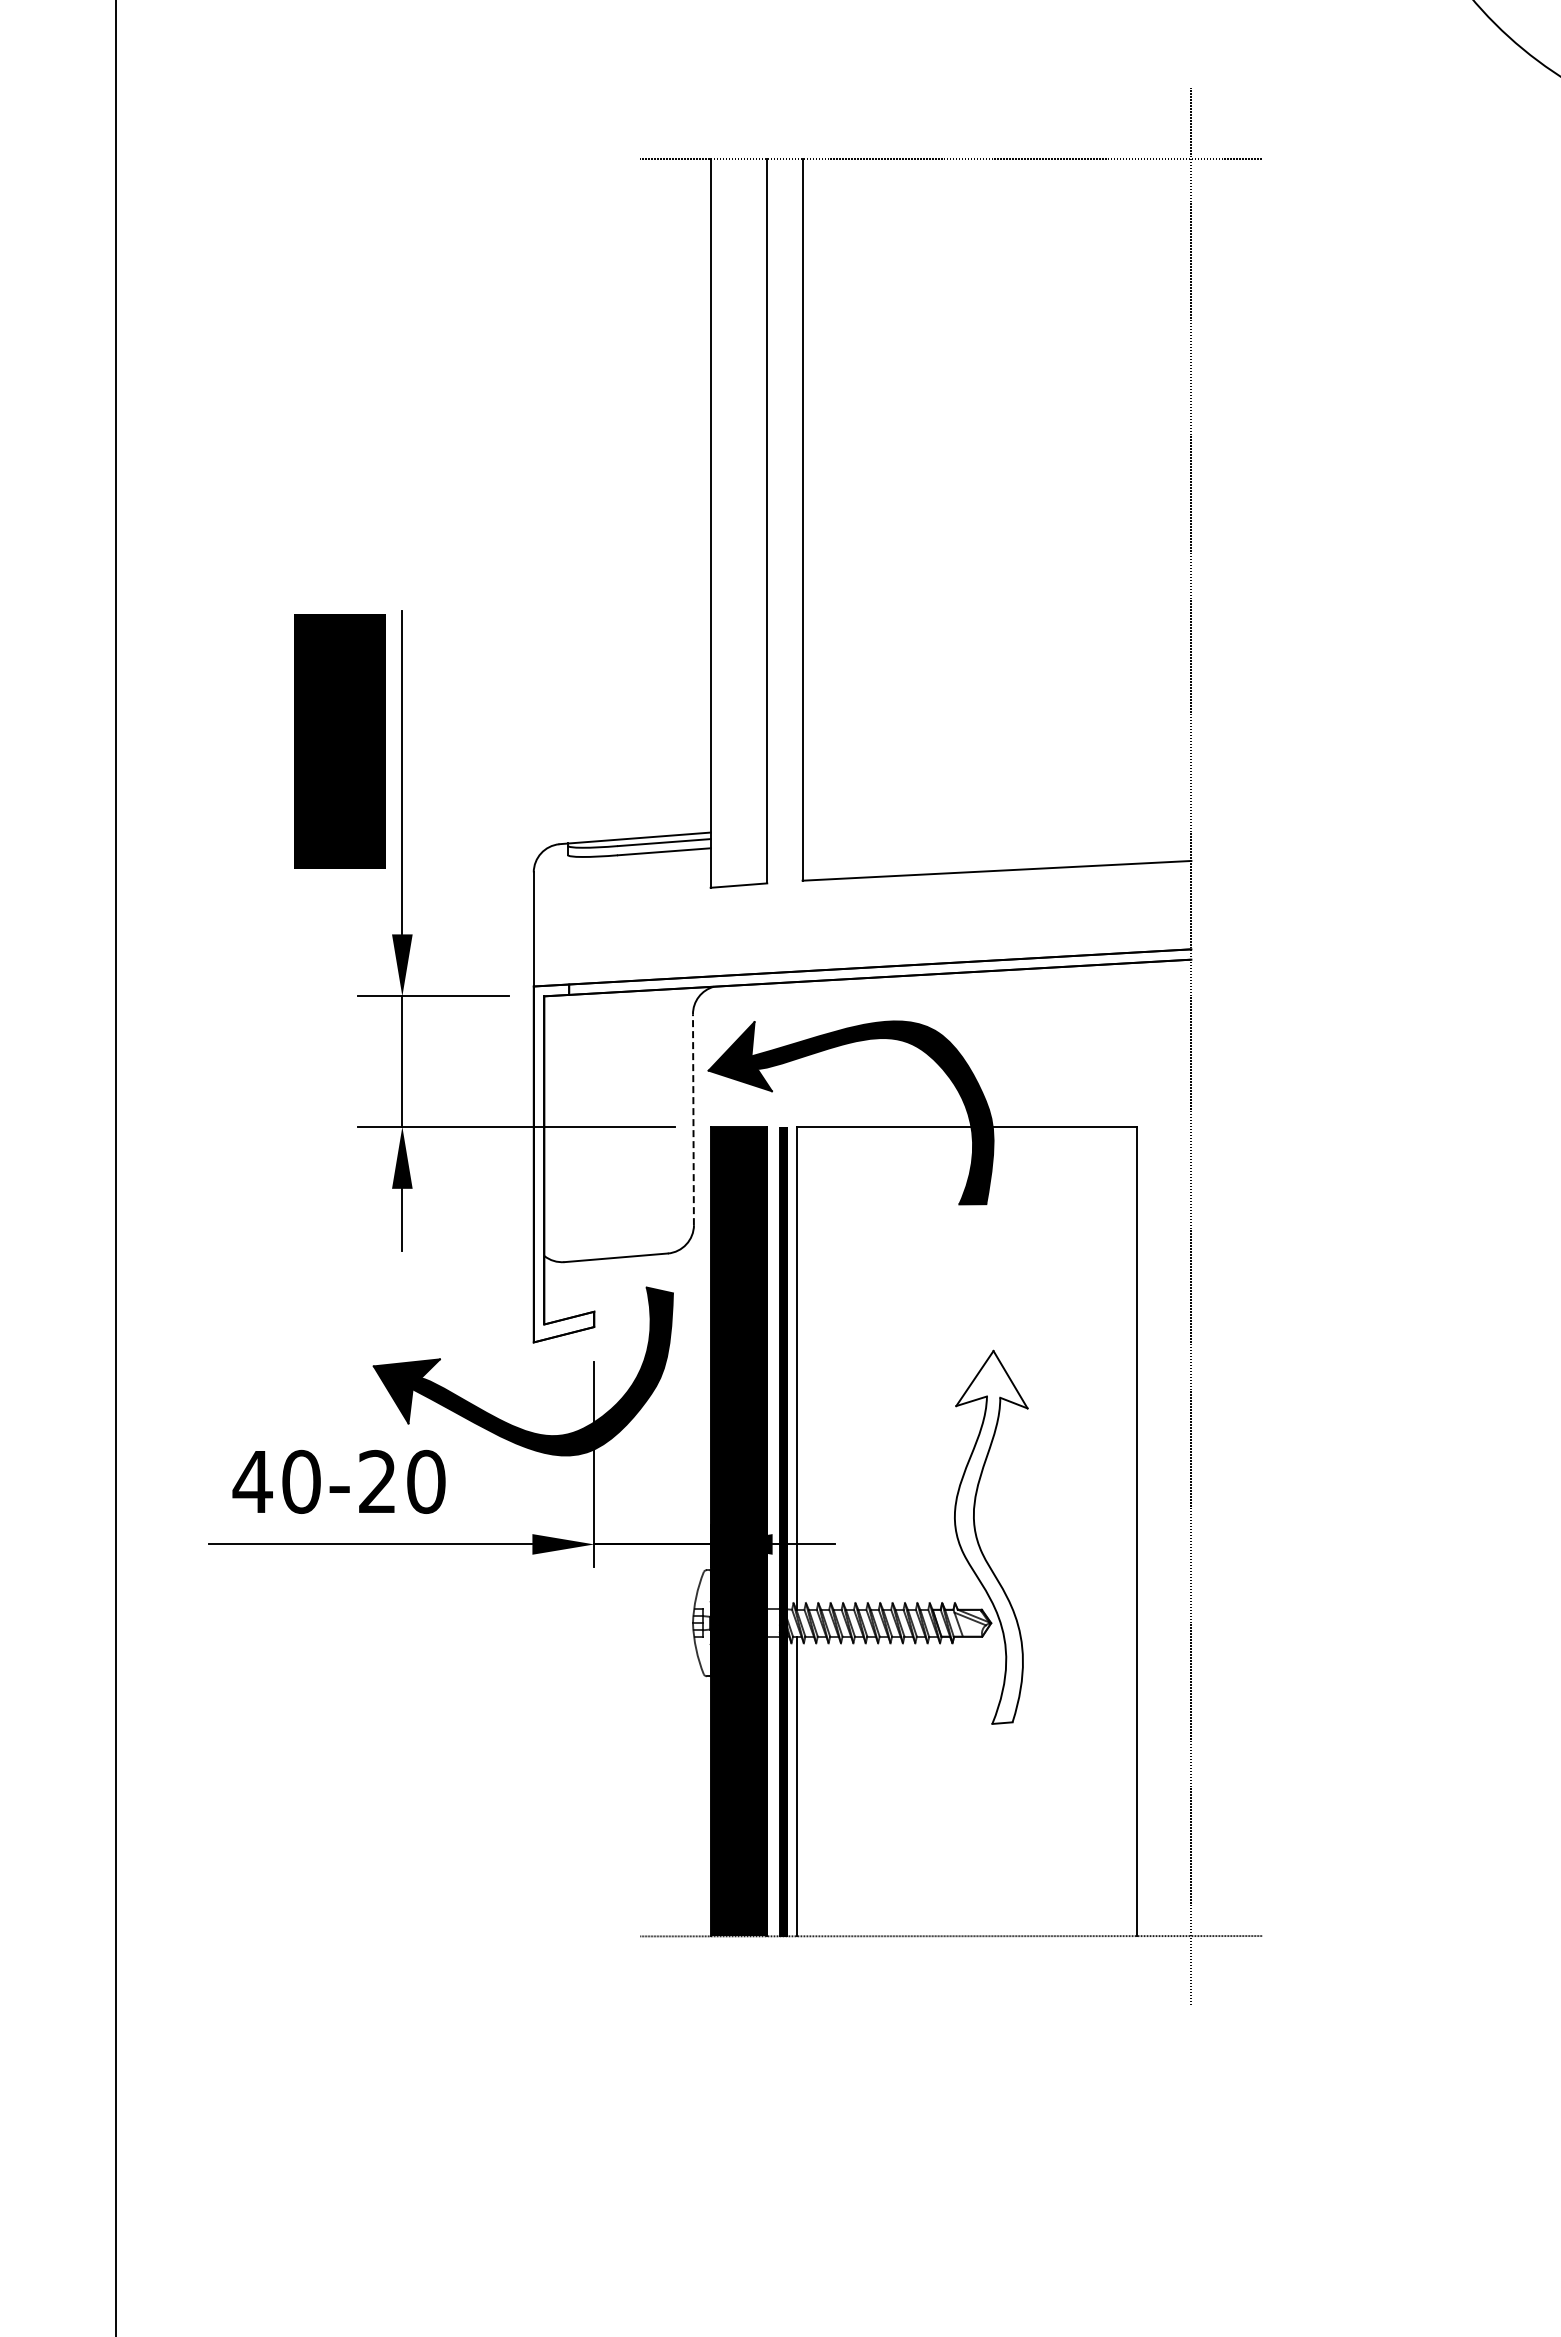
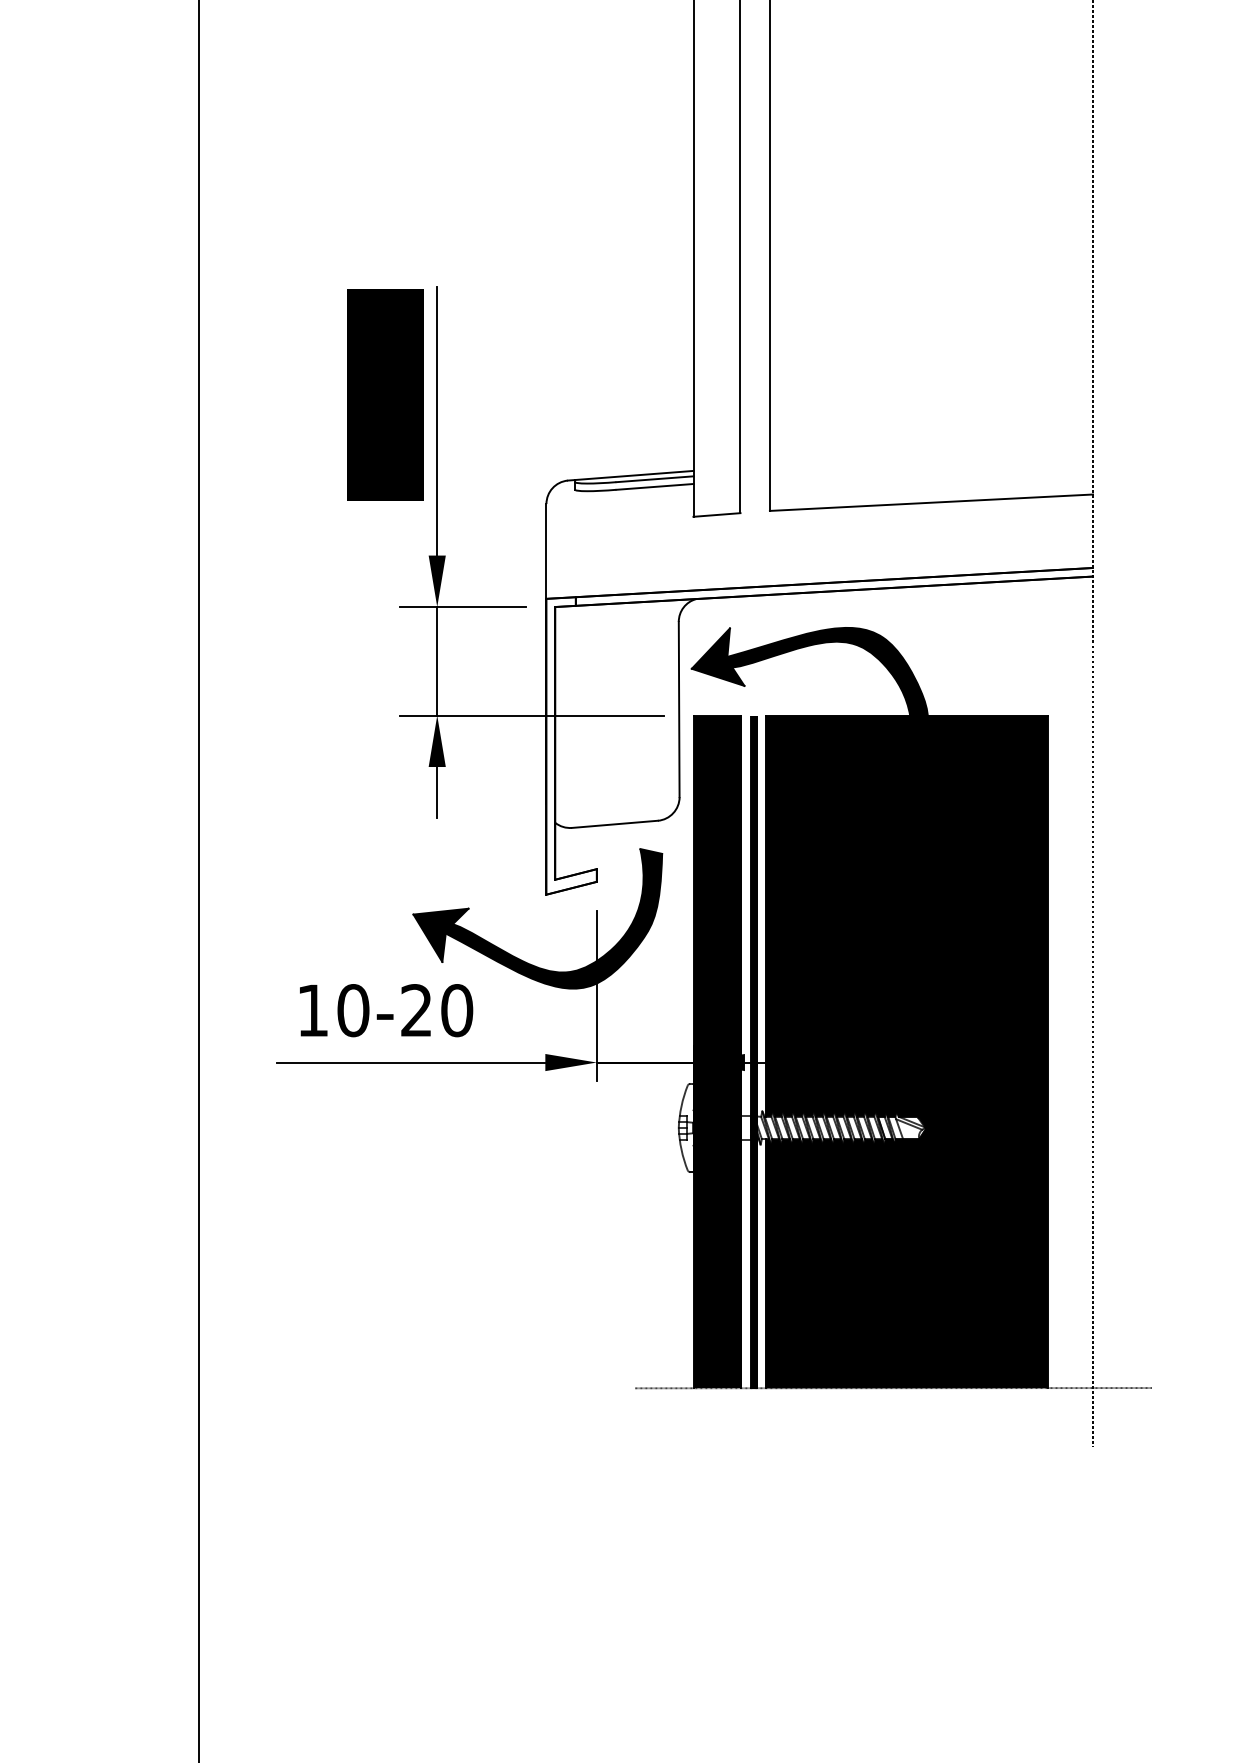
line: (693, 1119) -> (679, 709), dashed -> solid
text: (252, 1481) -> (312, 1010), 40-20 -> 10-20
fill: (967, 1531) -> (906, 1051), added
fill: (990, 1537) -> (926, 1056), added

